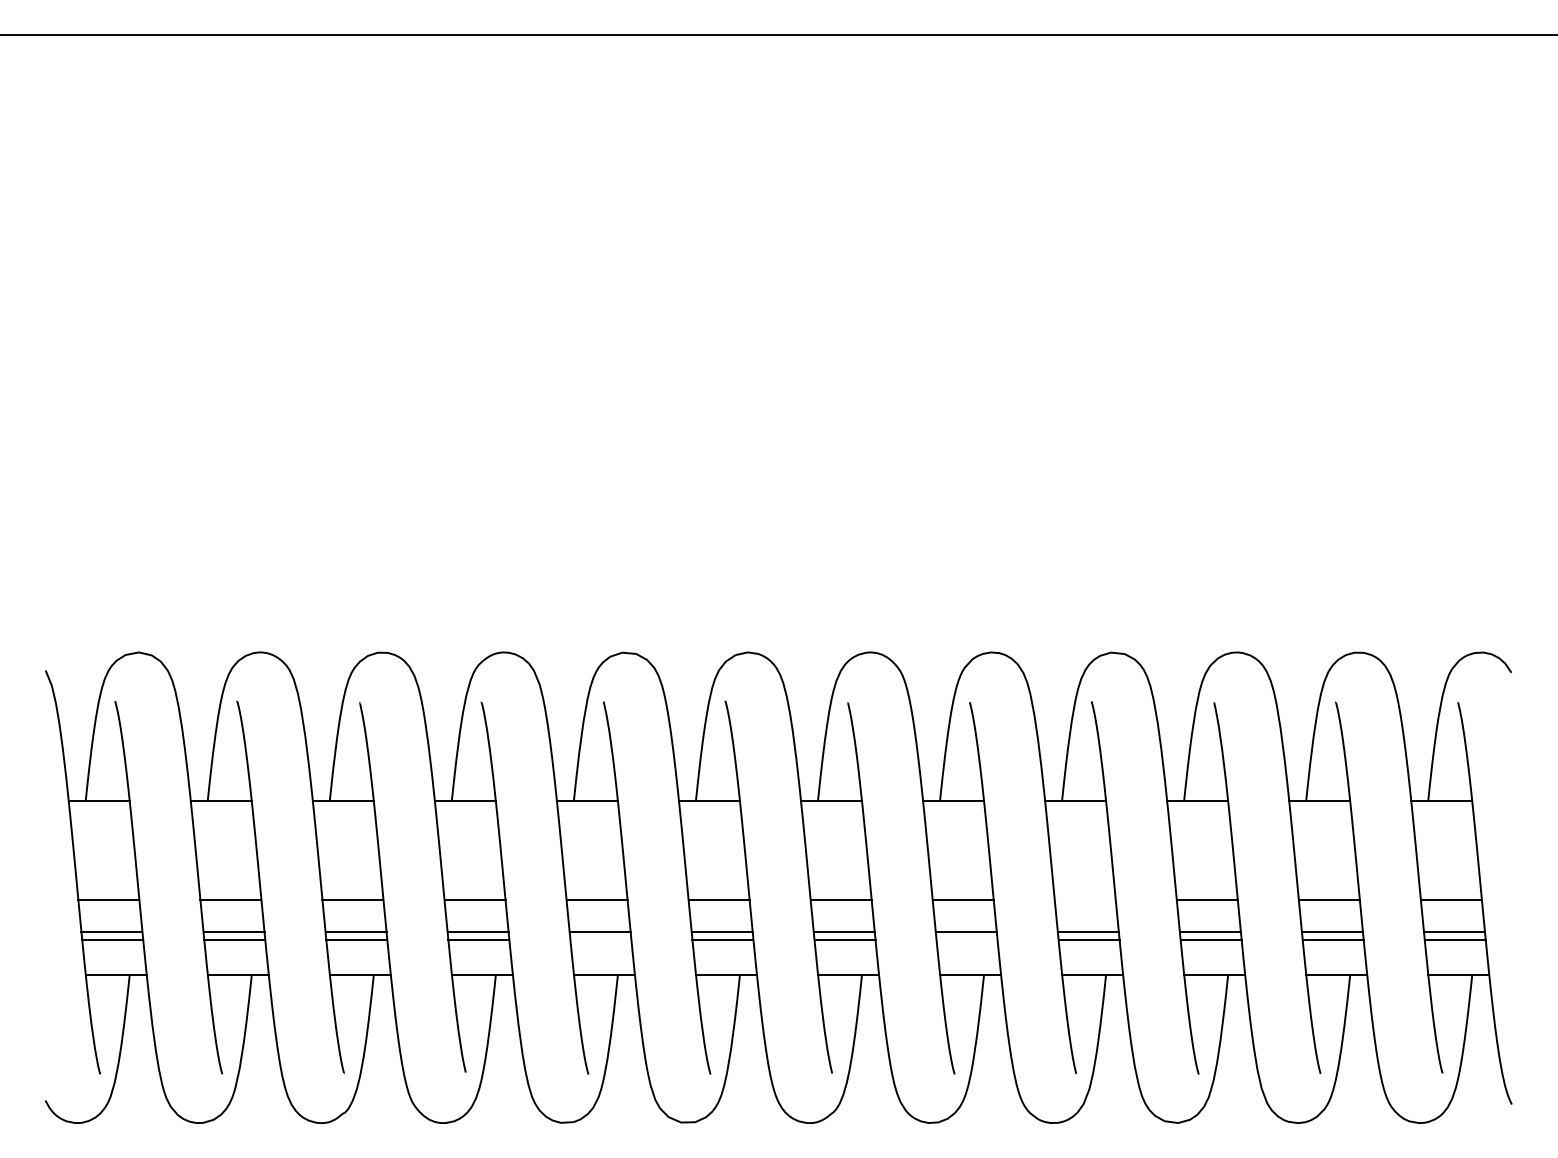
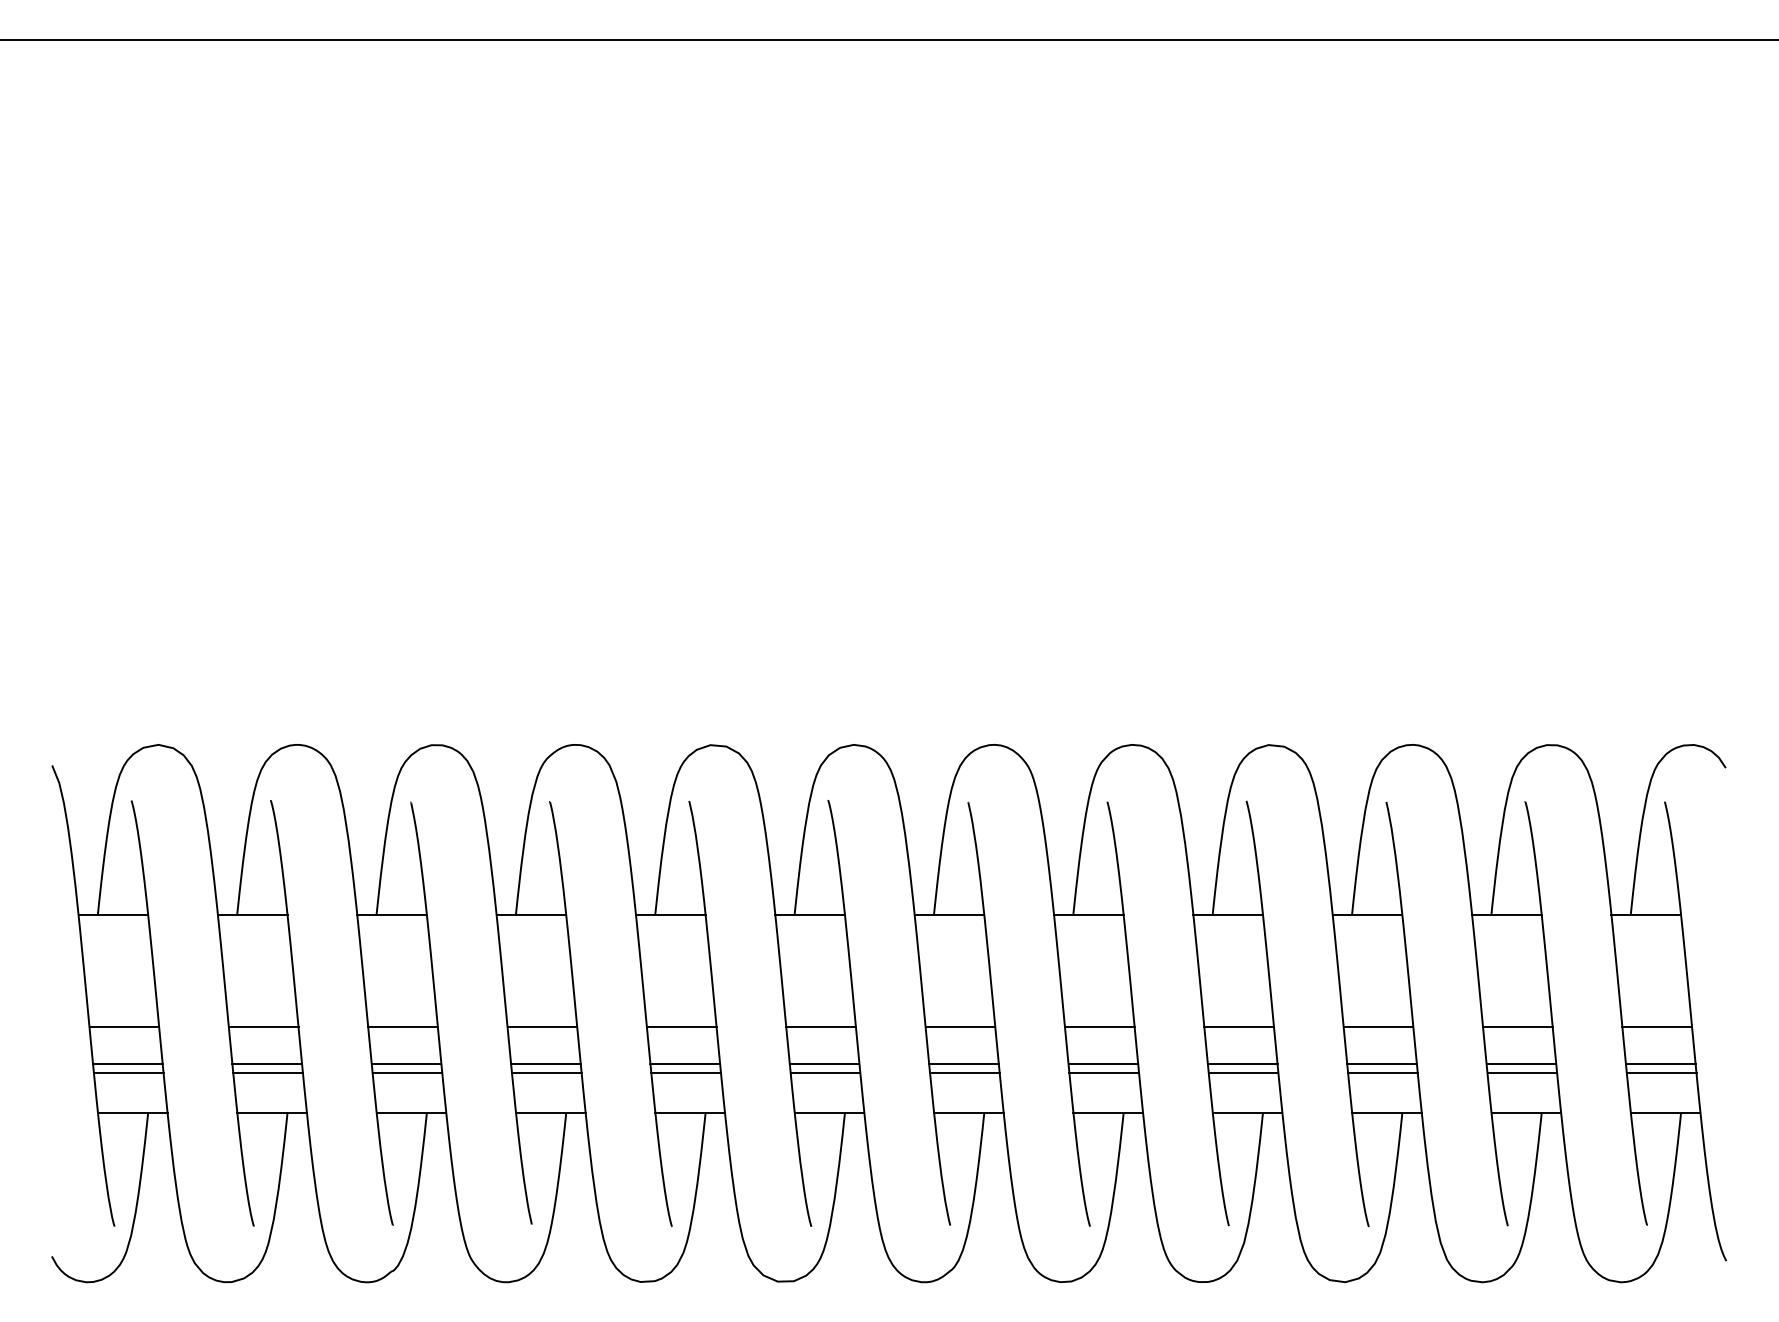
line: (1085, 899) -> (1239, 1027), added
line: (601, 940) -> (686, 1073), added
line: (967, 940) -> (1104, 1073), added

